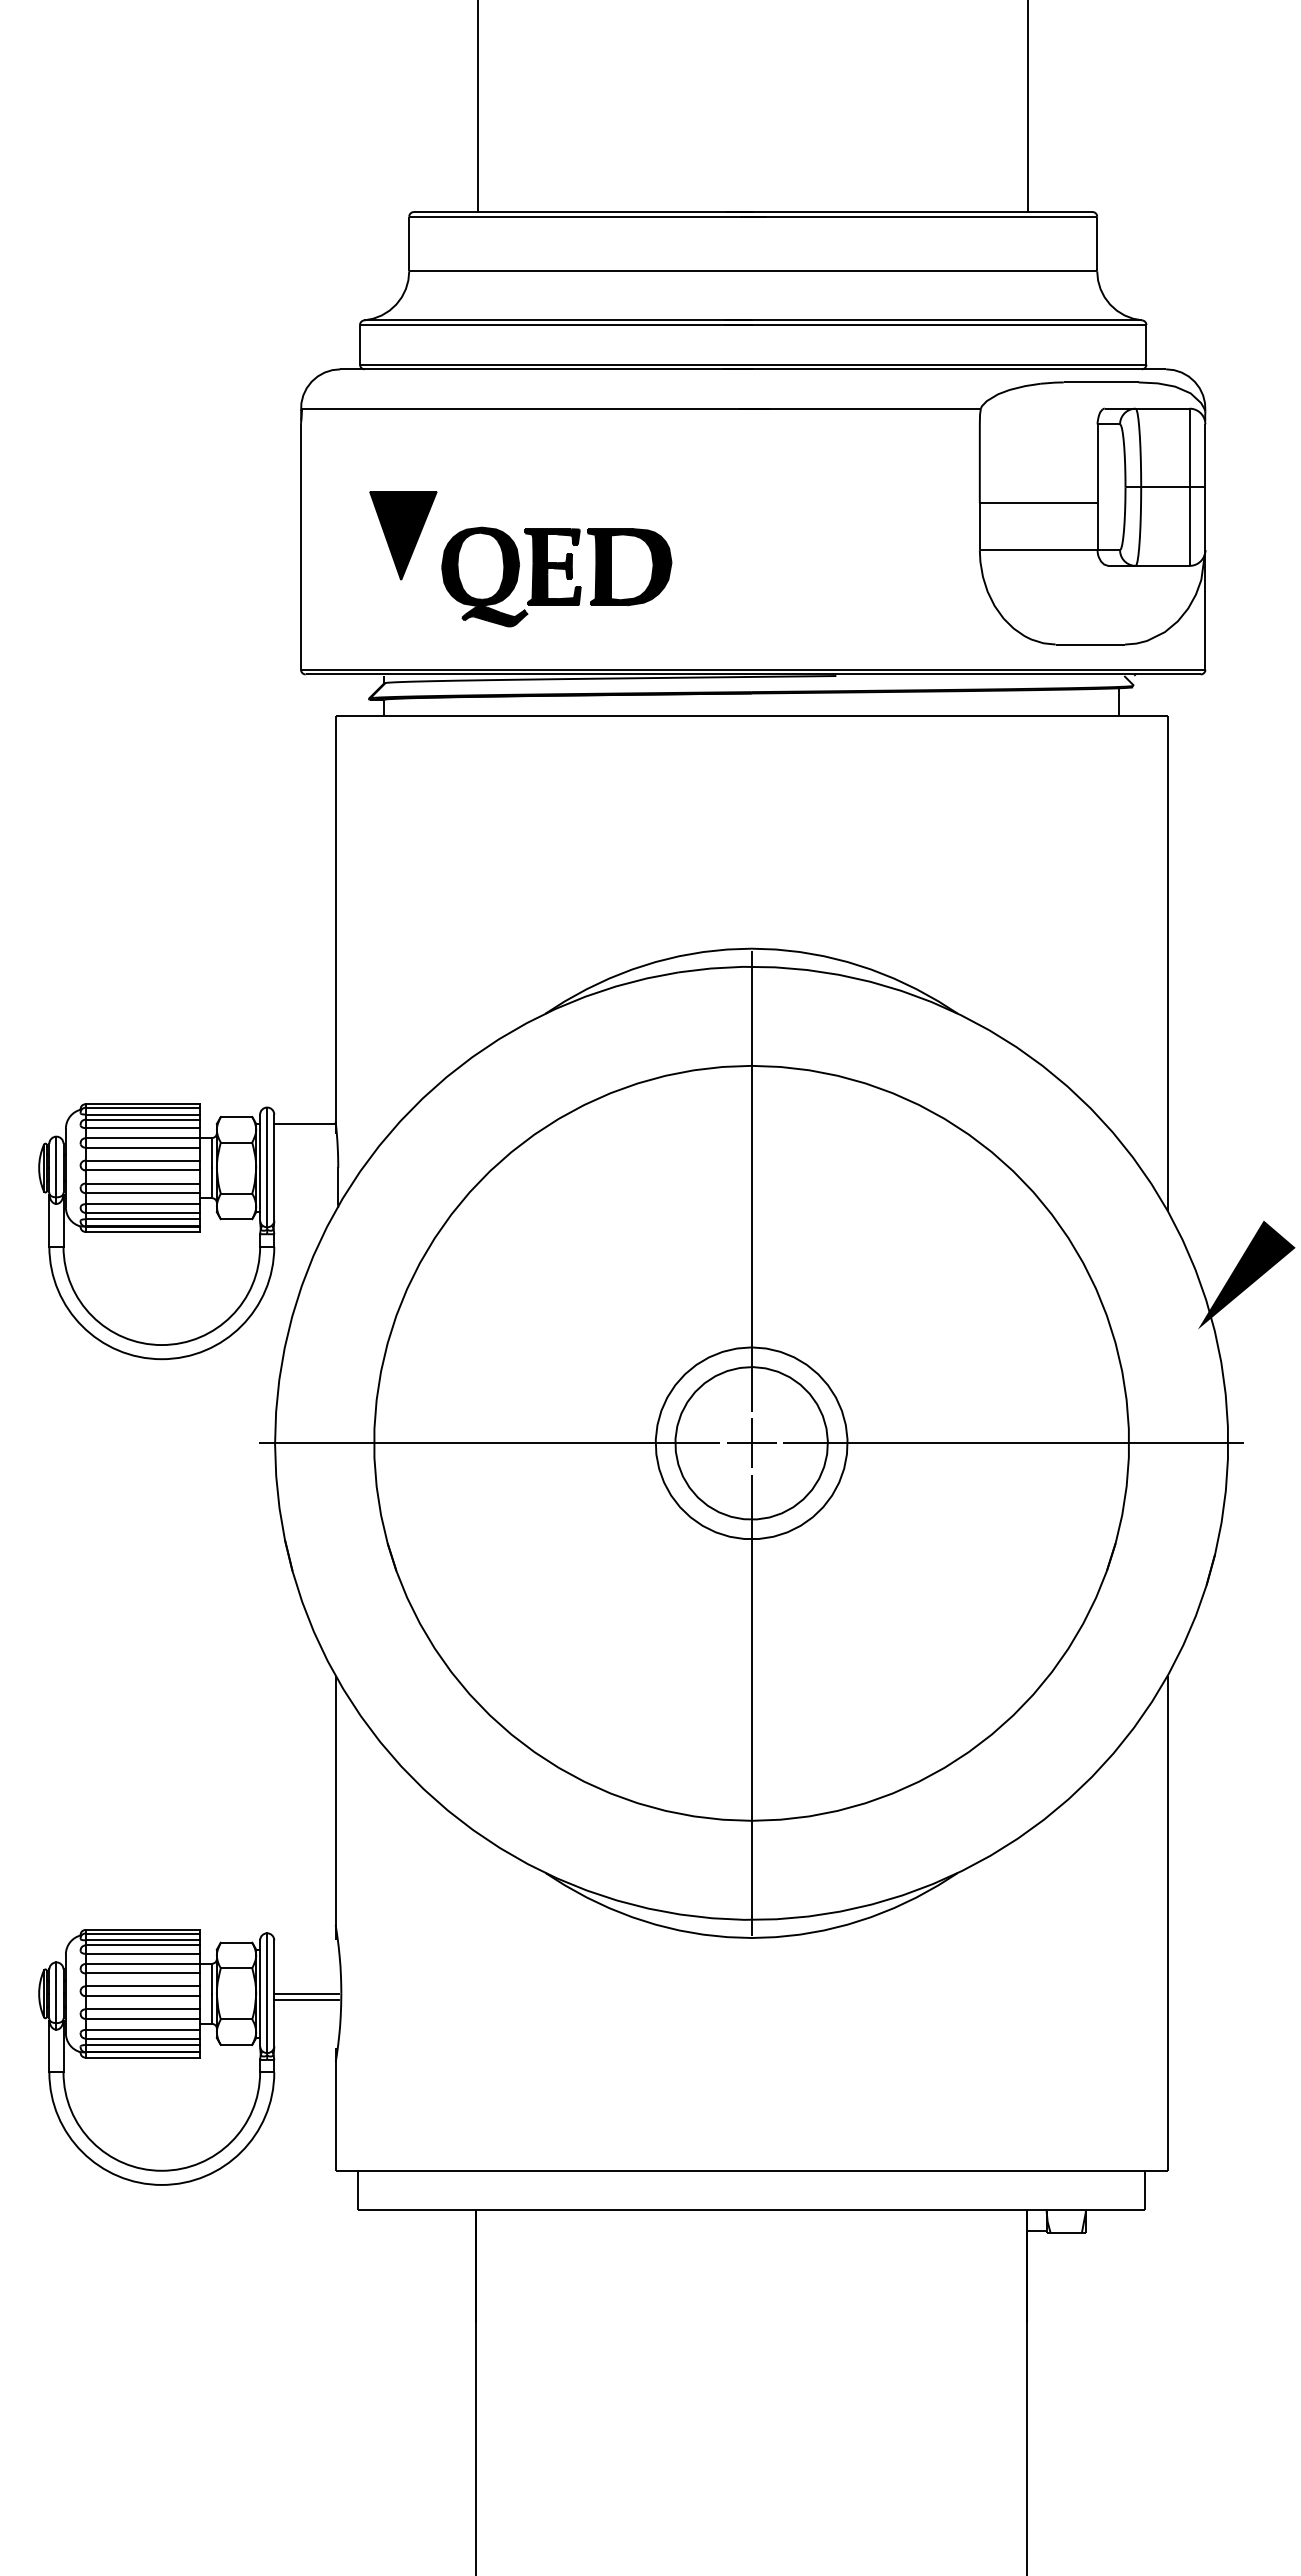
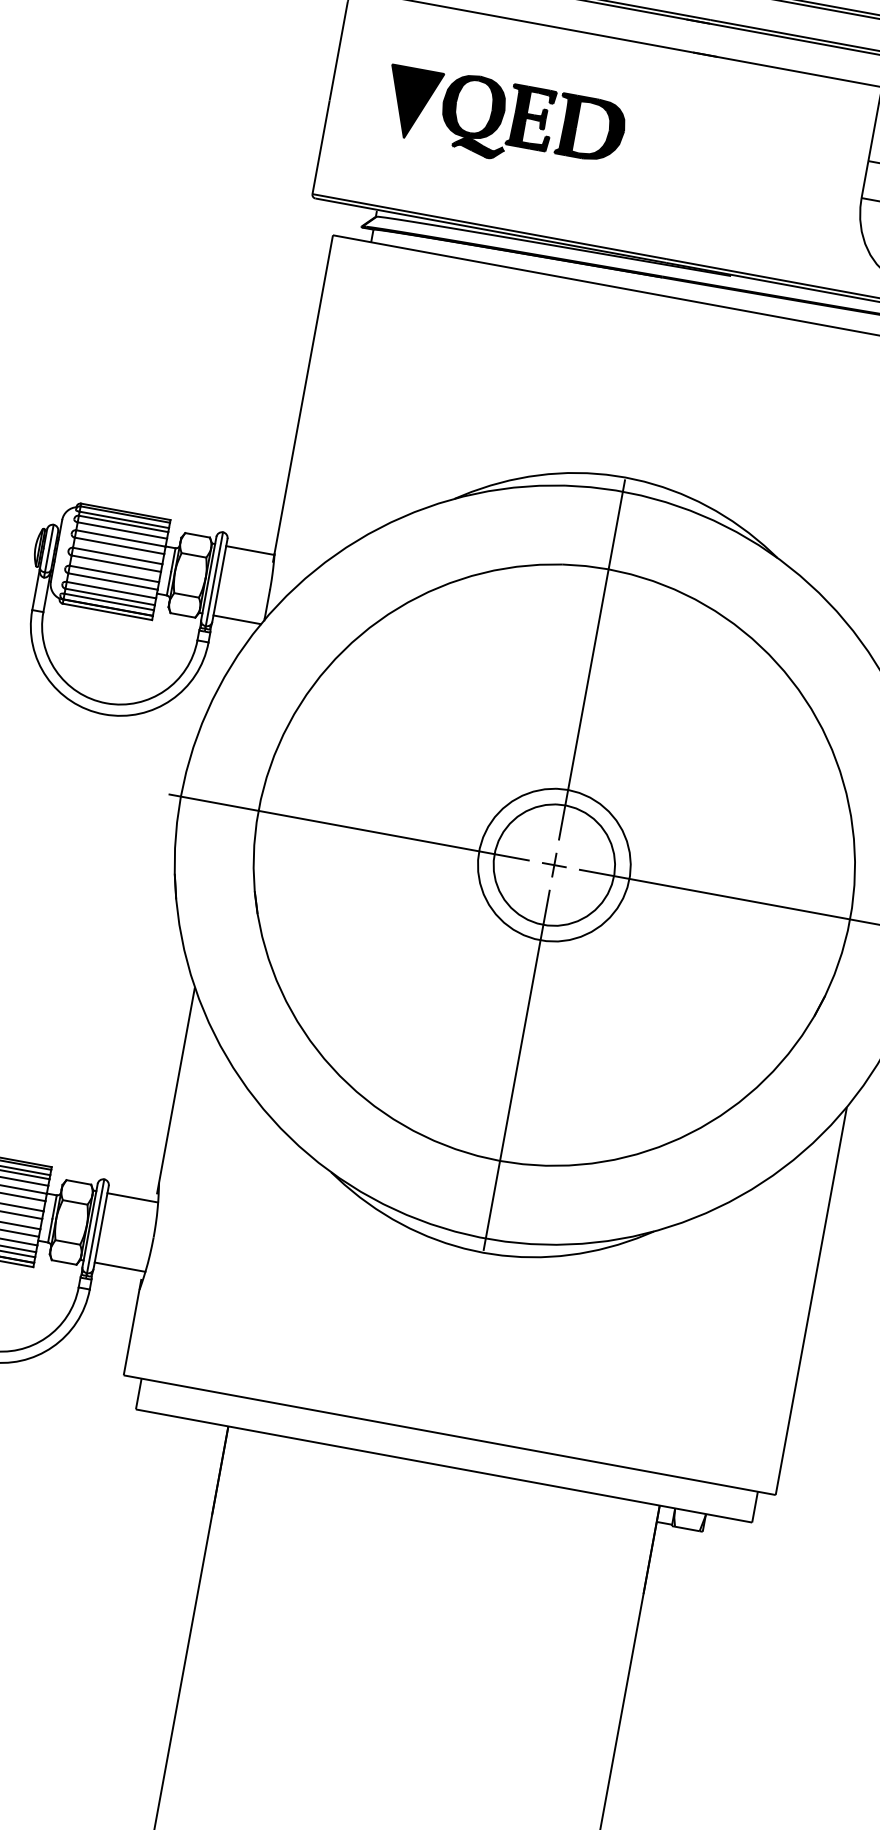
part: (556, 569) -> (533, 120), moved
line: (304, 1212) -> (237, 619), added
part: (751, 1443) -> (554, 865), size x0.62
line: (306, 1994) -> (119, 1267), moved
line: (306, 1999) -> (132, 1197), moved

